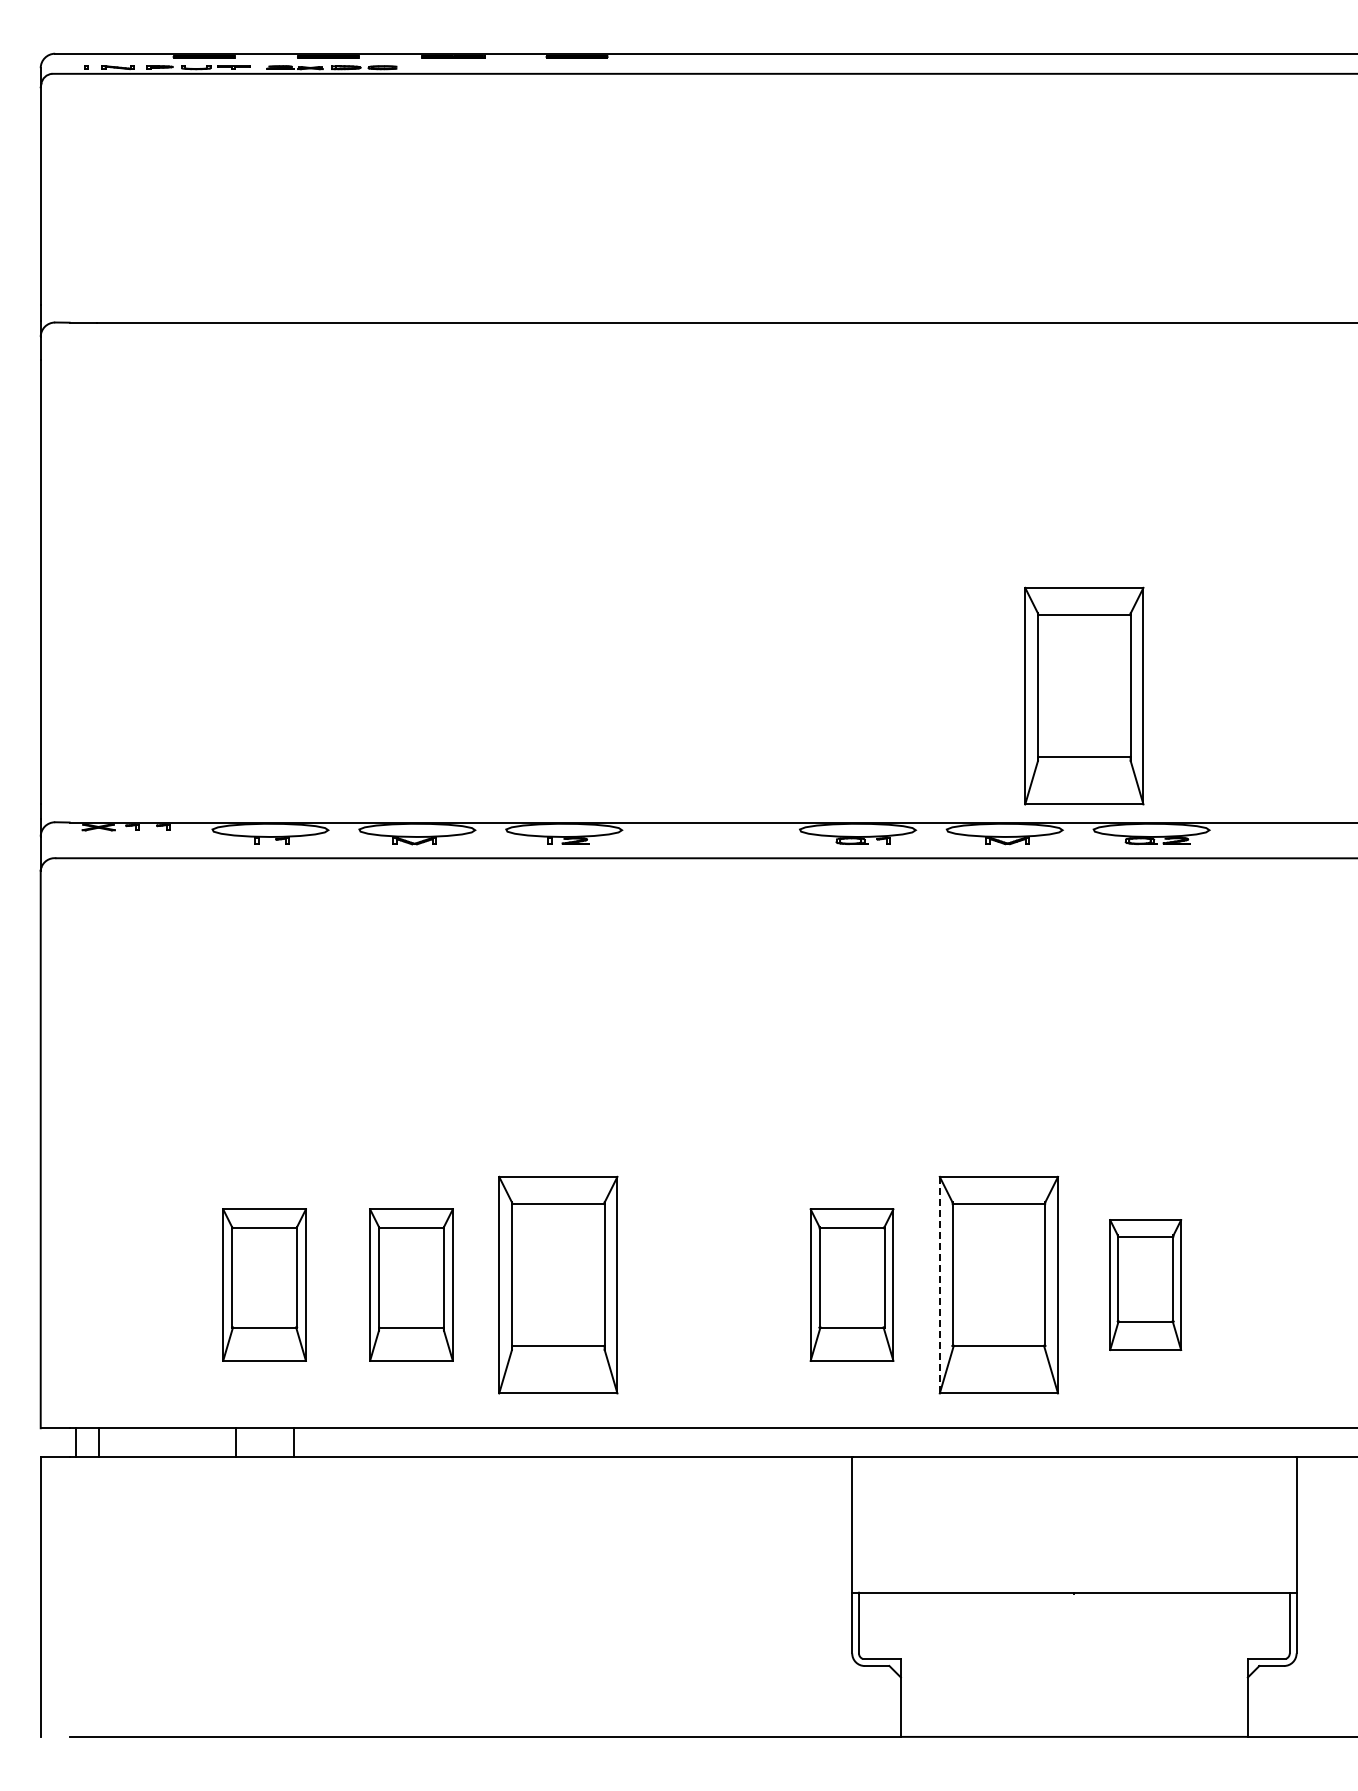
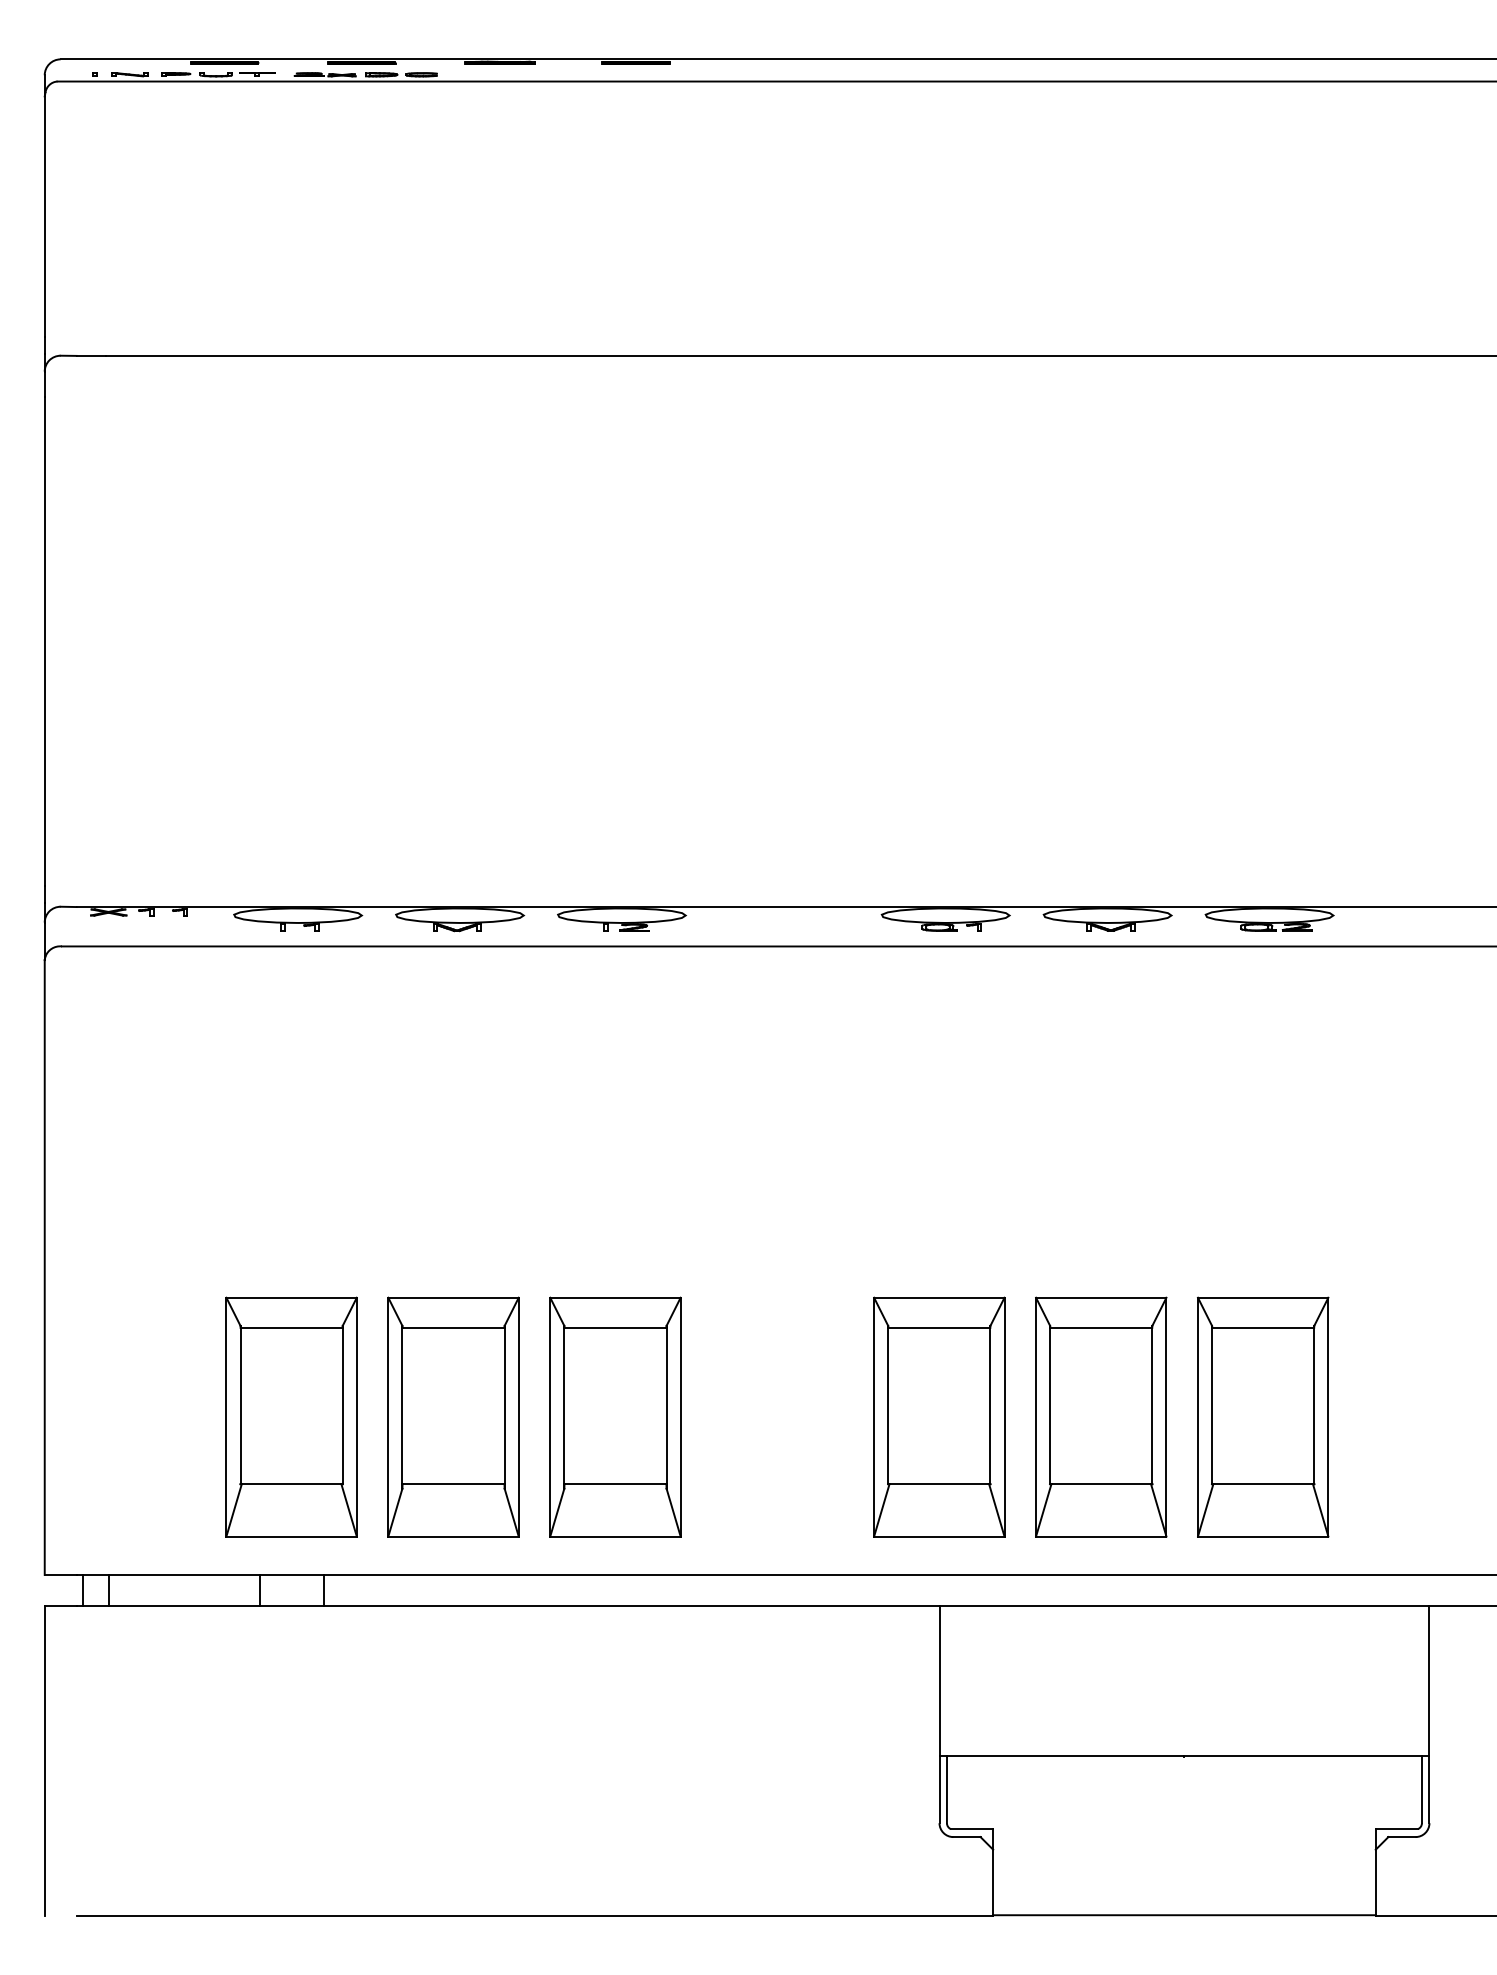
part: (1084, 695) -> (1195, 766), removed
part: (264, 1284) -> (291, 1416), size x1.43
part: (411, 1284) -> (453, 1416), size x1.43
part: (851, 1284) -> (938, 1416), size x1.43
line: (939, 1284) -> (1035, 1416), dashed -> solid
part: (1145, 1284) -> (1262, 1416), size x1.67

